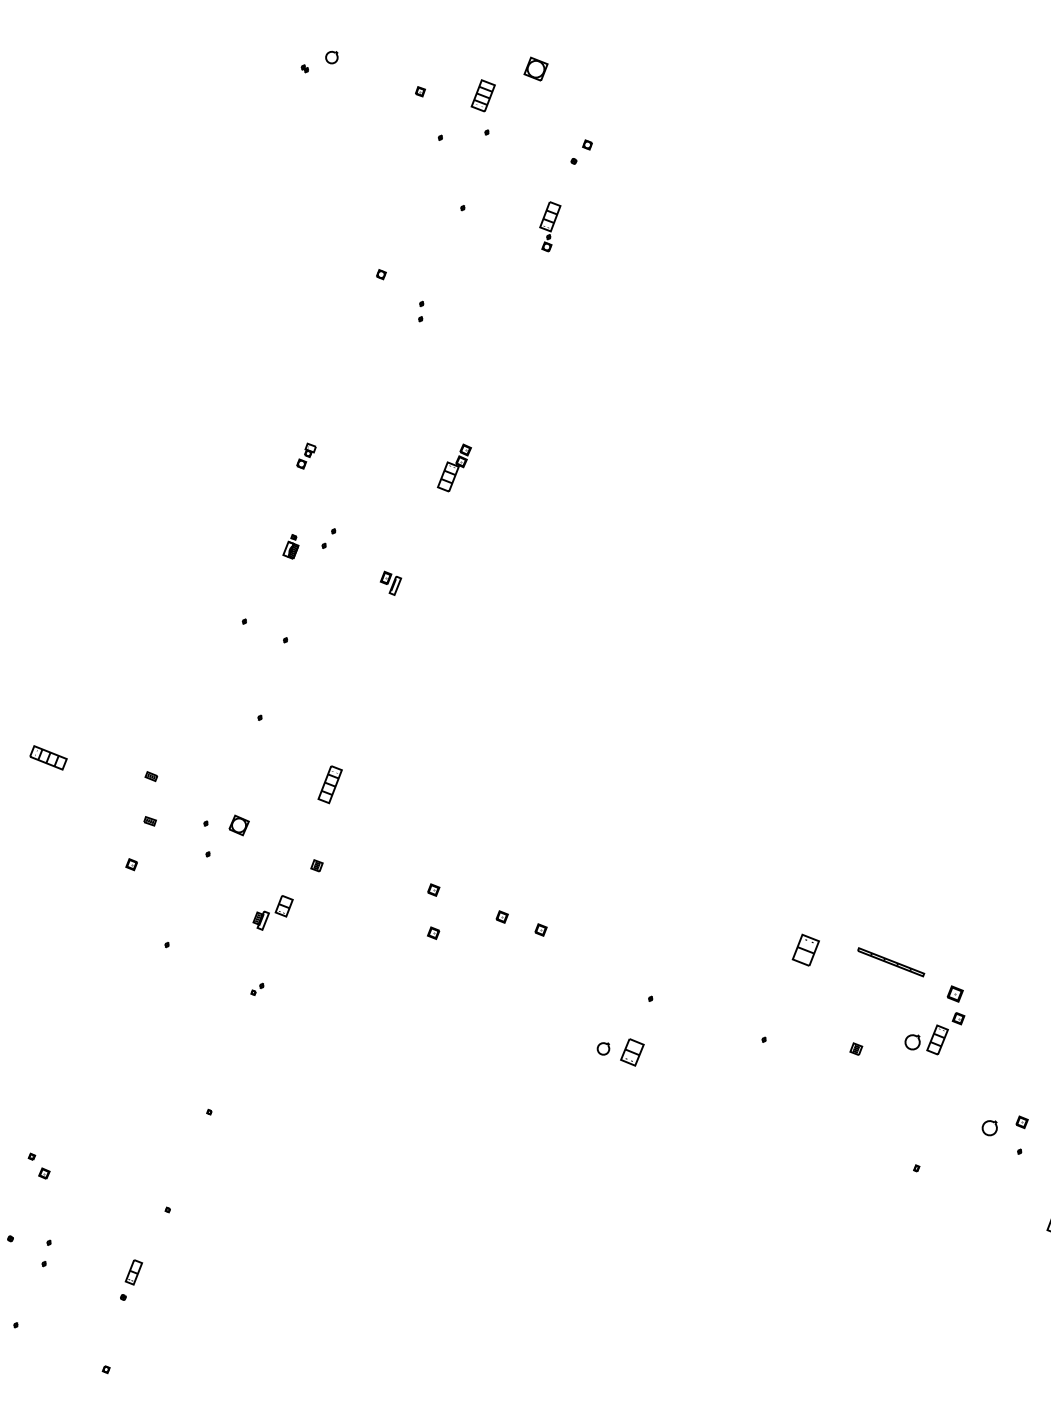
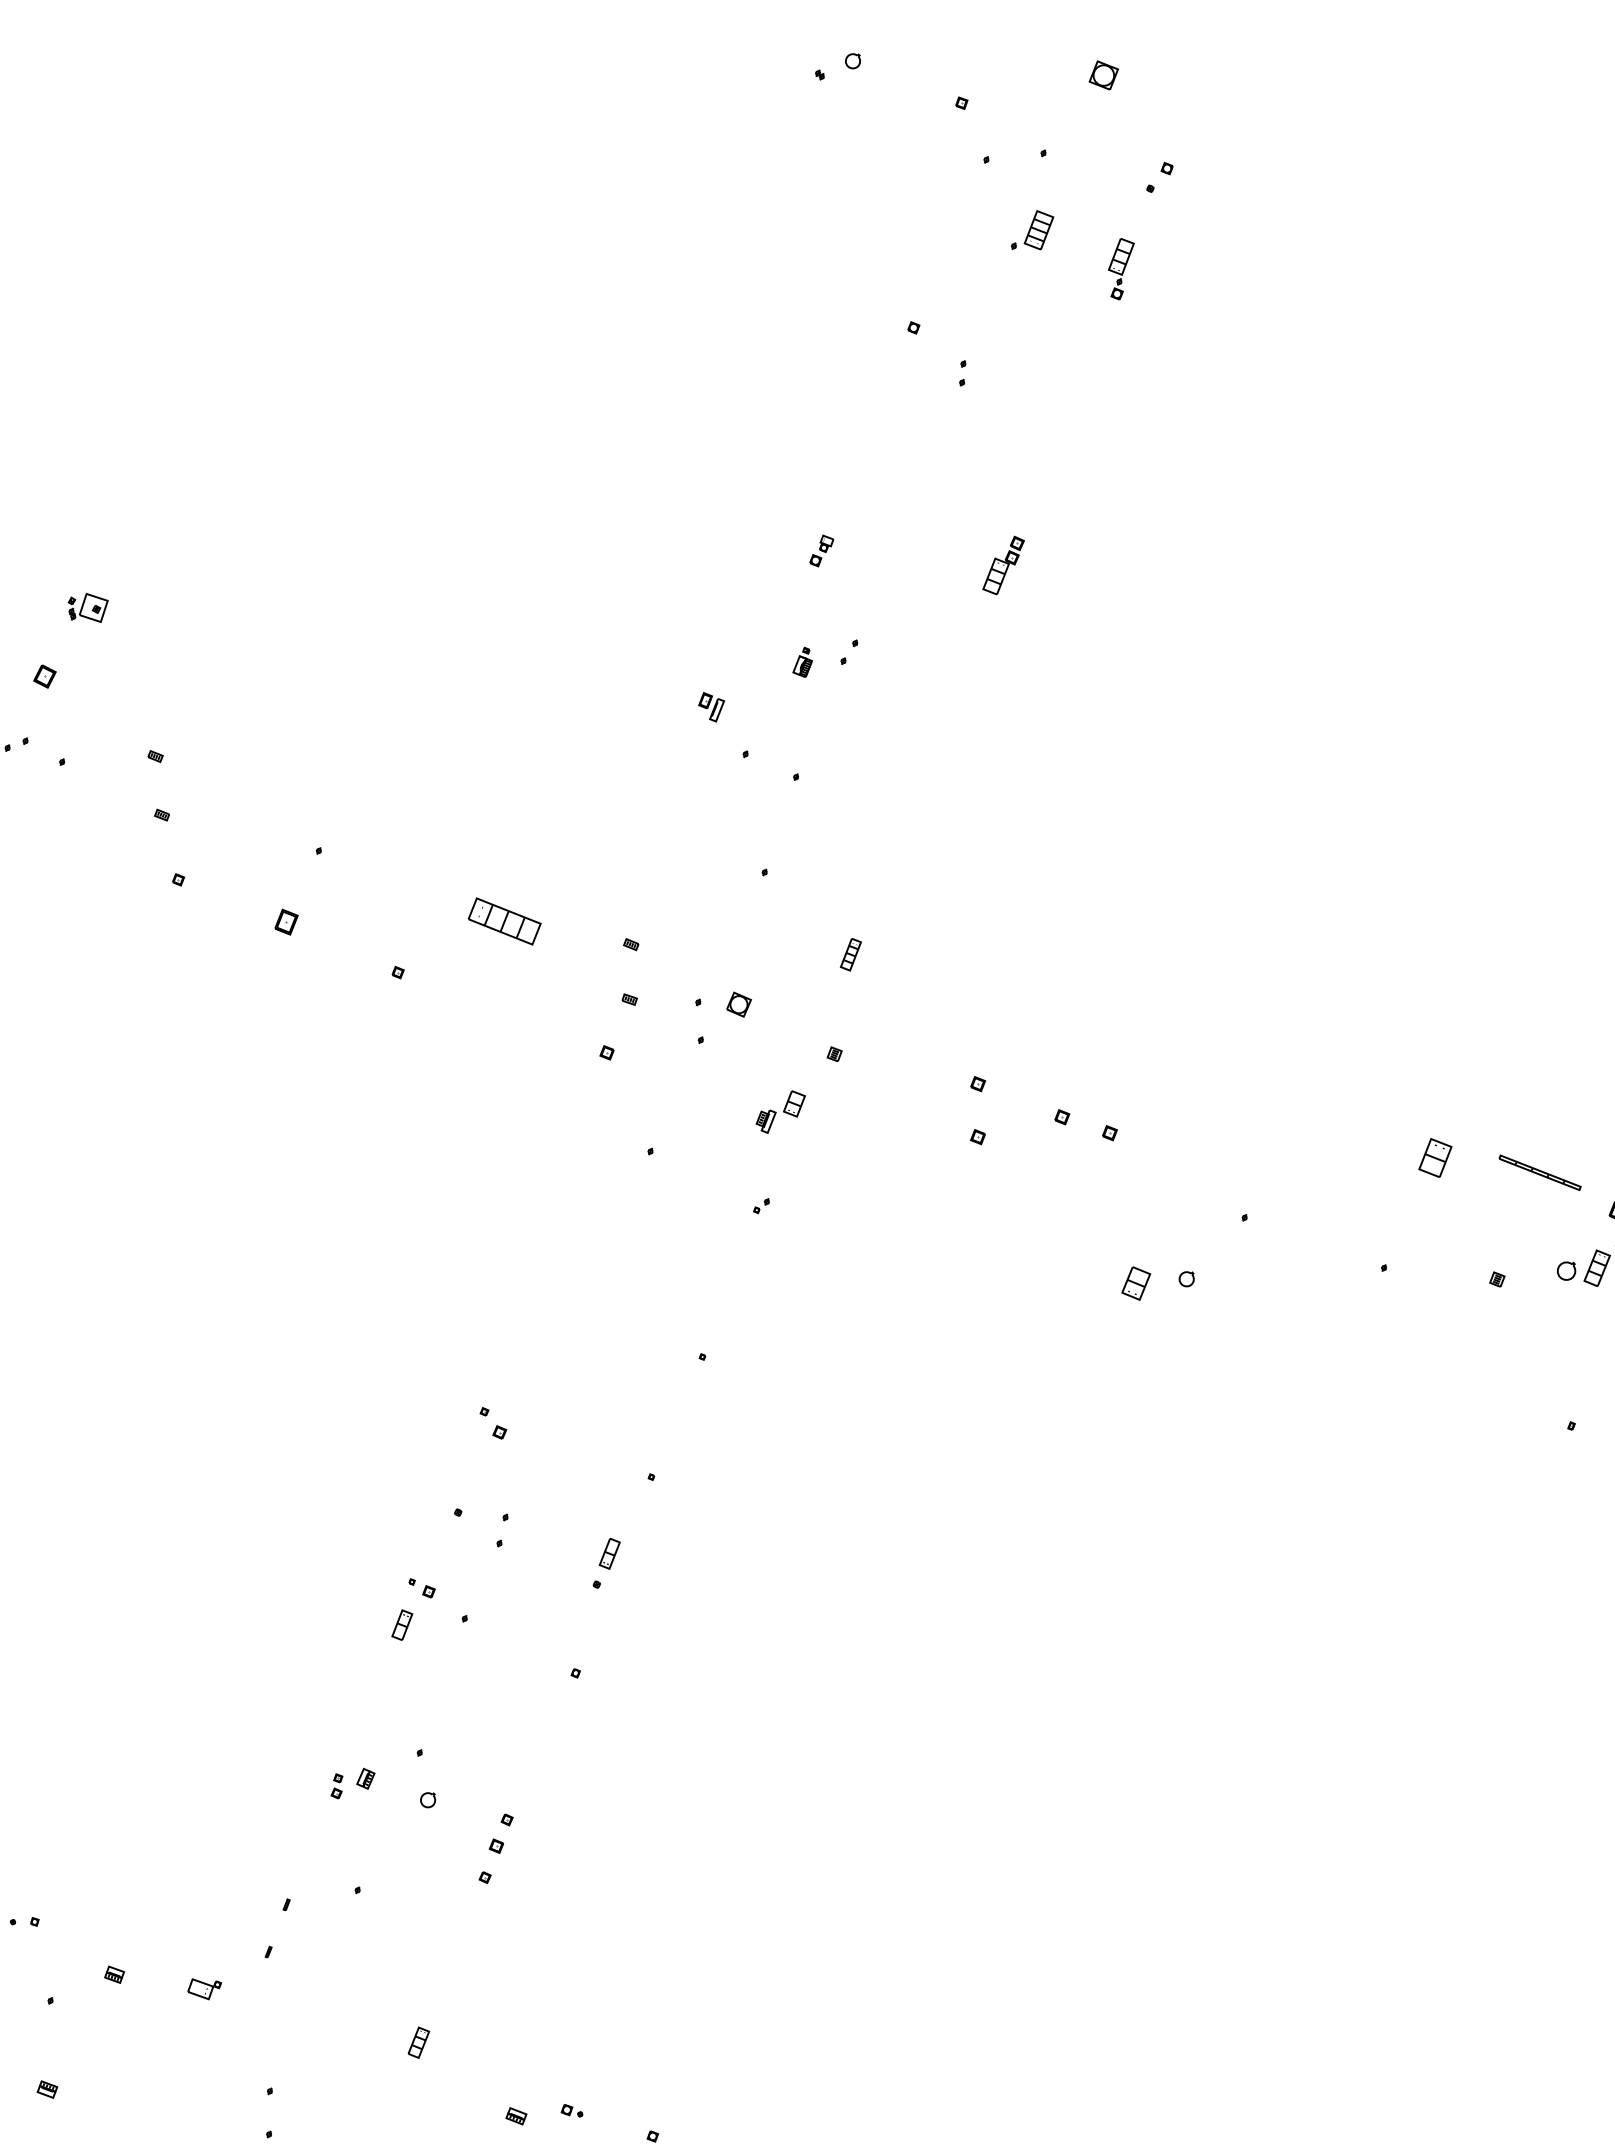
part: (482, 96) -> (1038, 230), moved
part: (390, 583) -> (711, 707), moved
part: (48, 757) -> (504, 921), size x1.6
part: (329, 784) -> (850, 954), size x0.7
part: (632, 1052) -> (1136, 1283), moved

